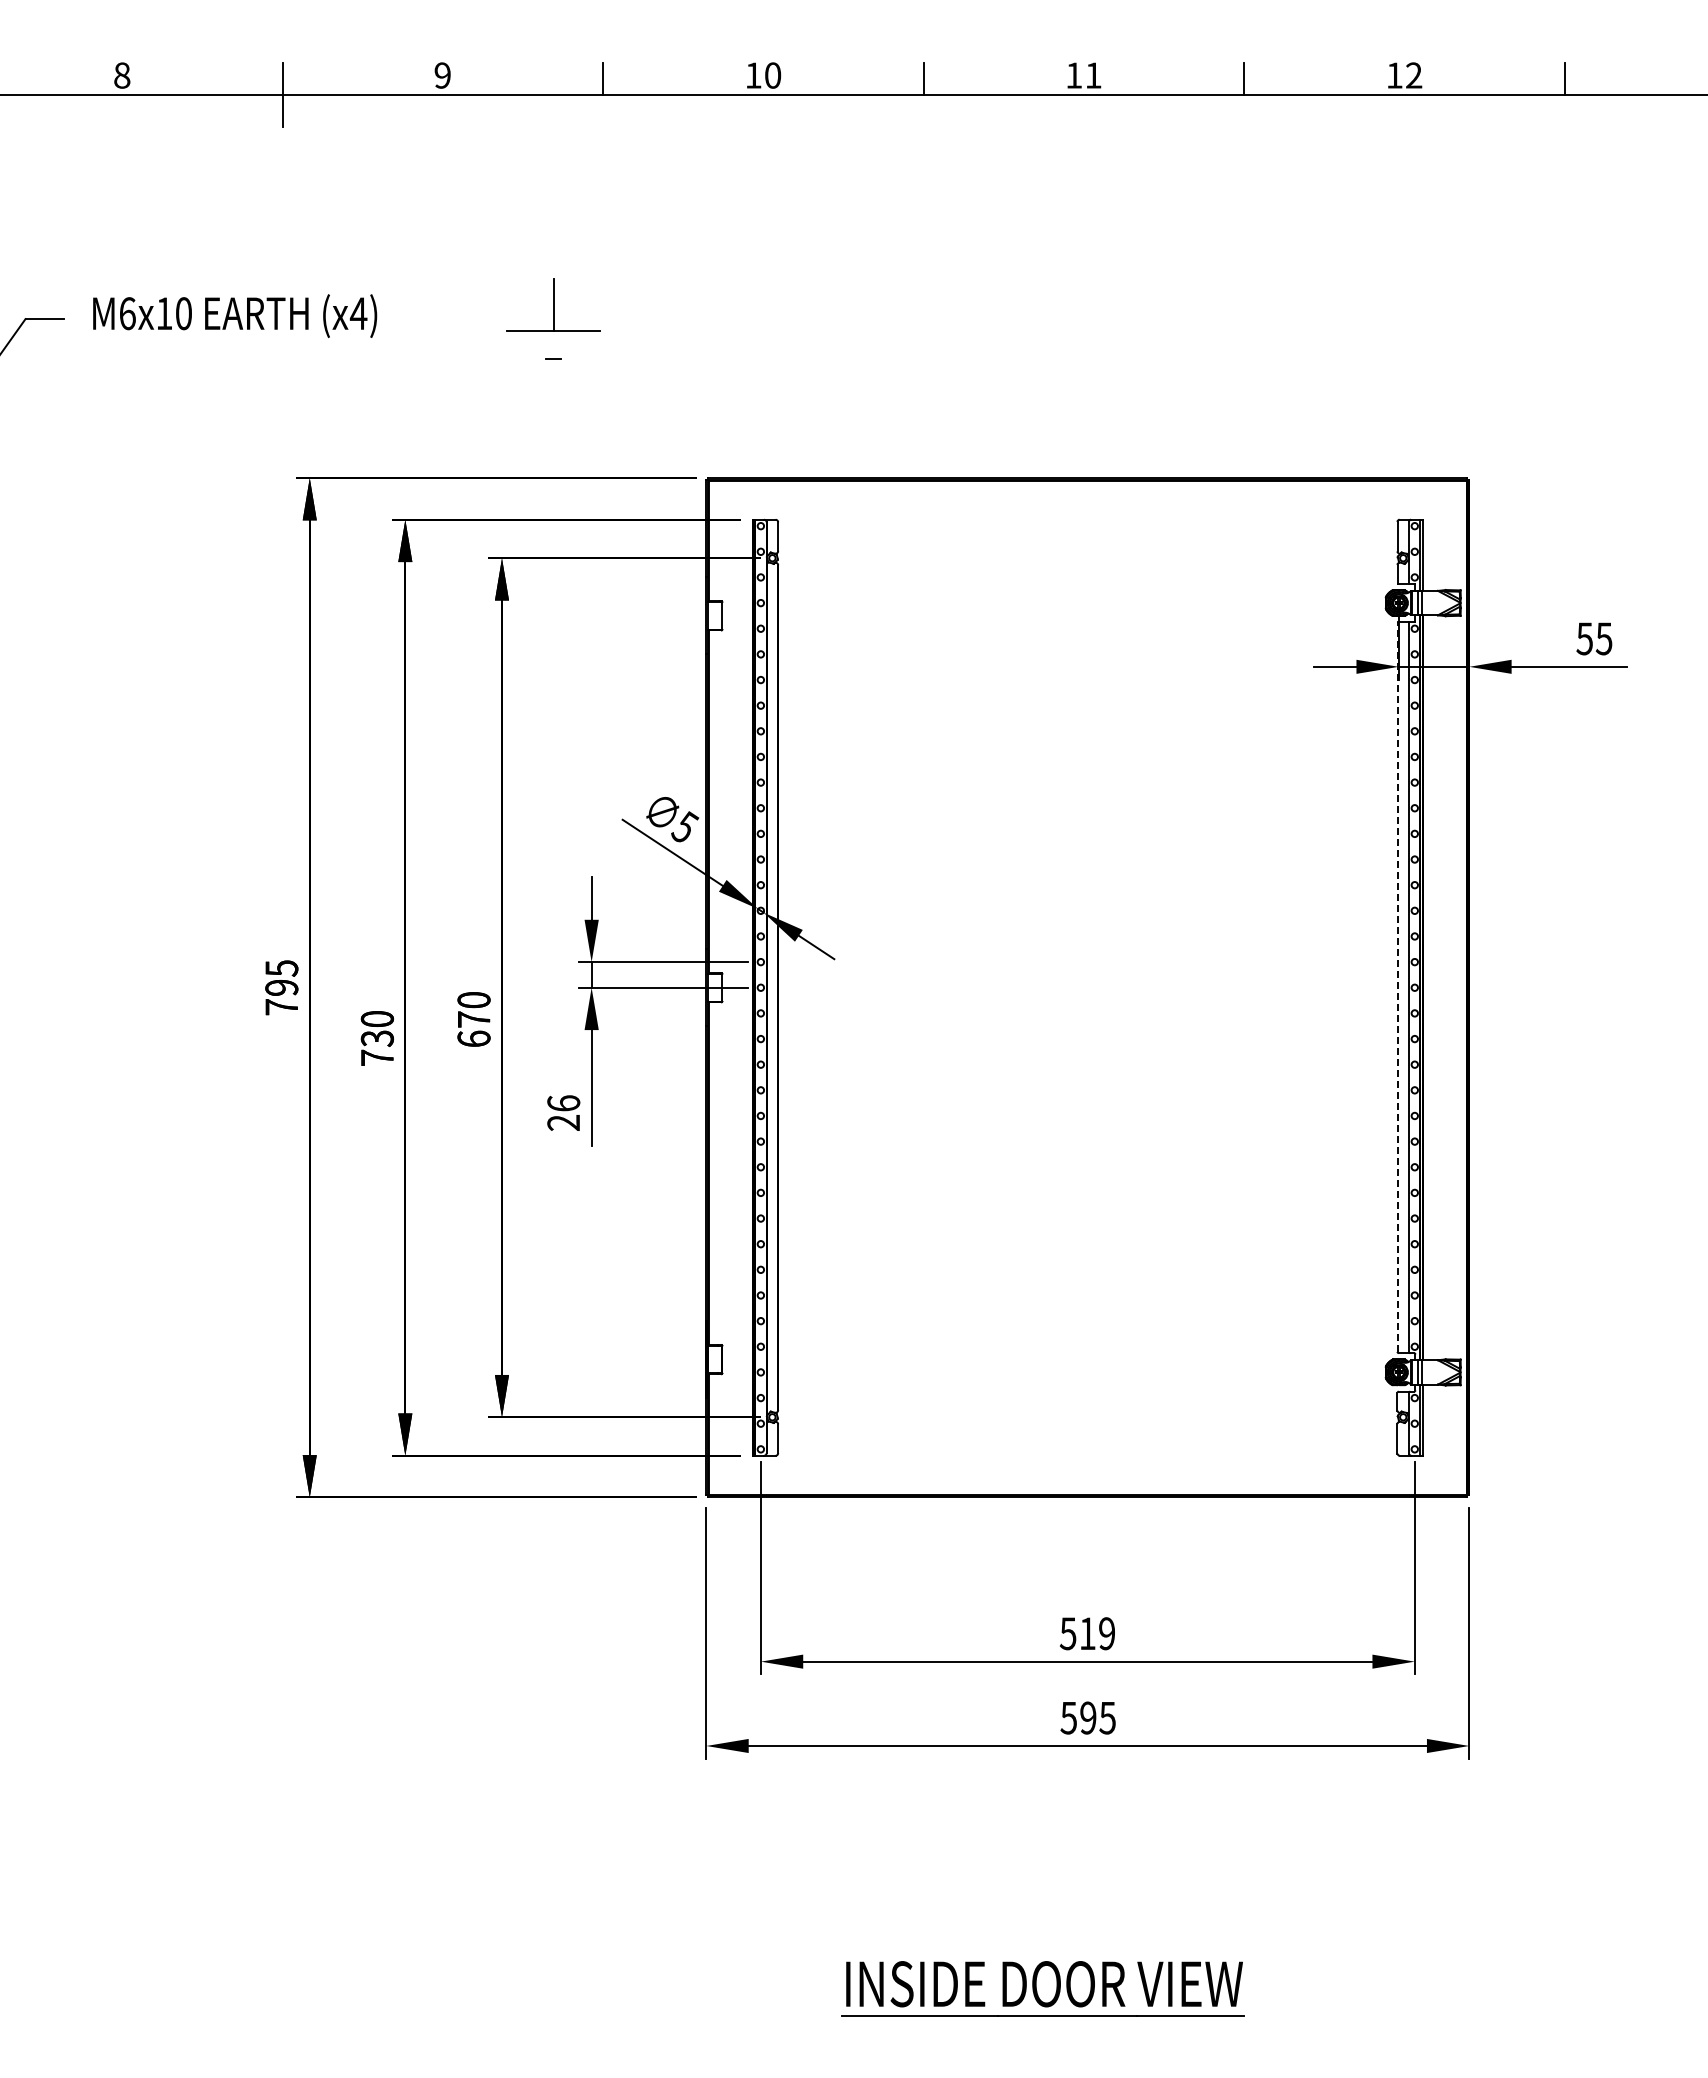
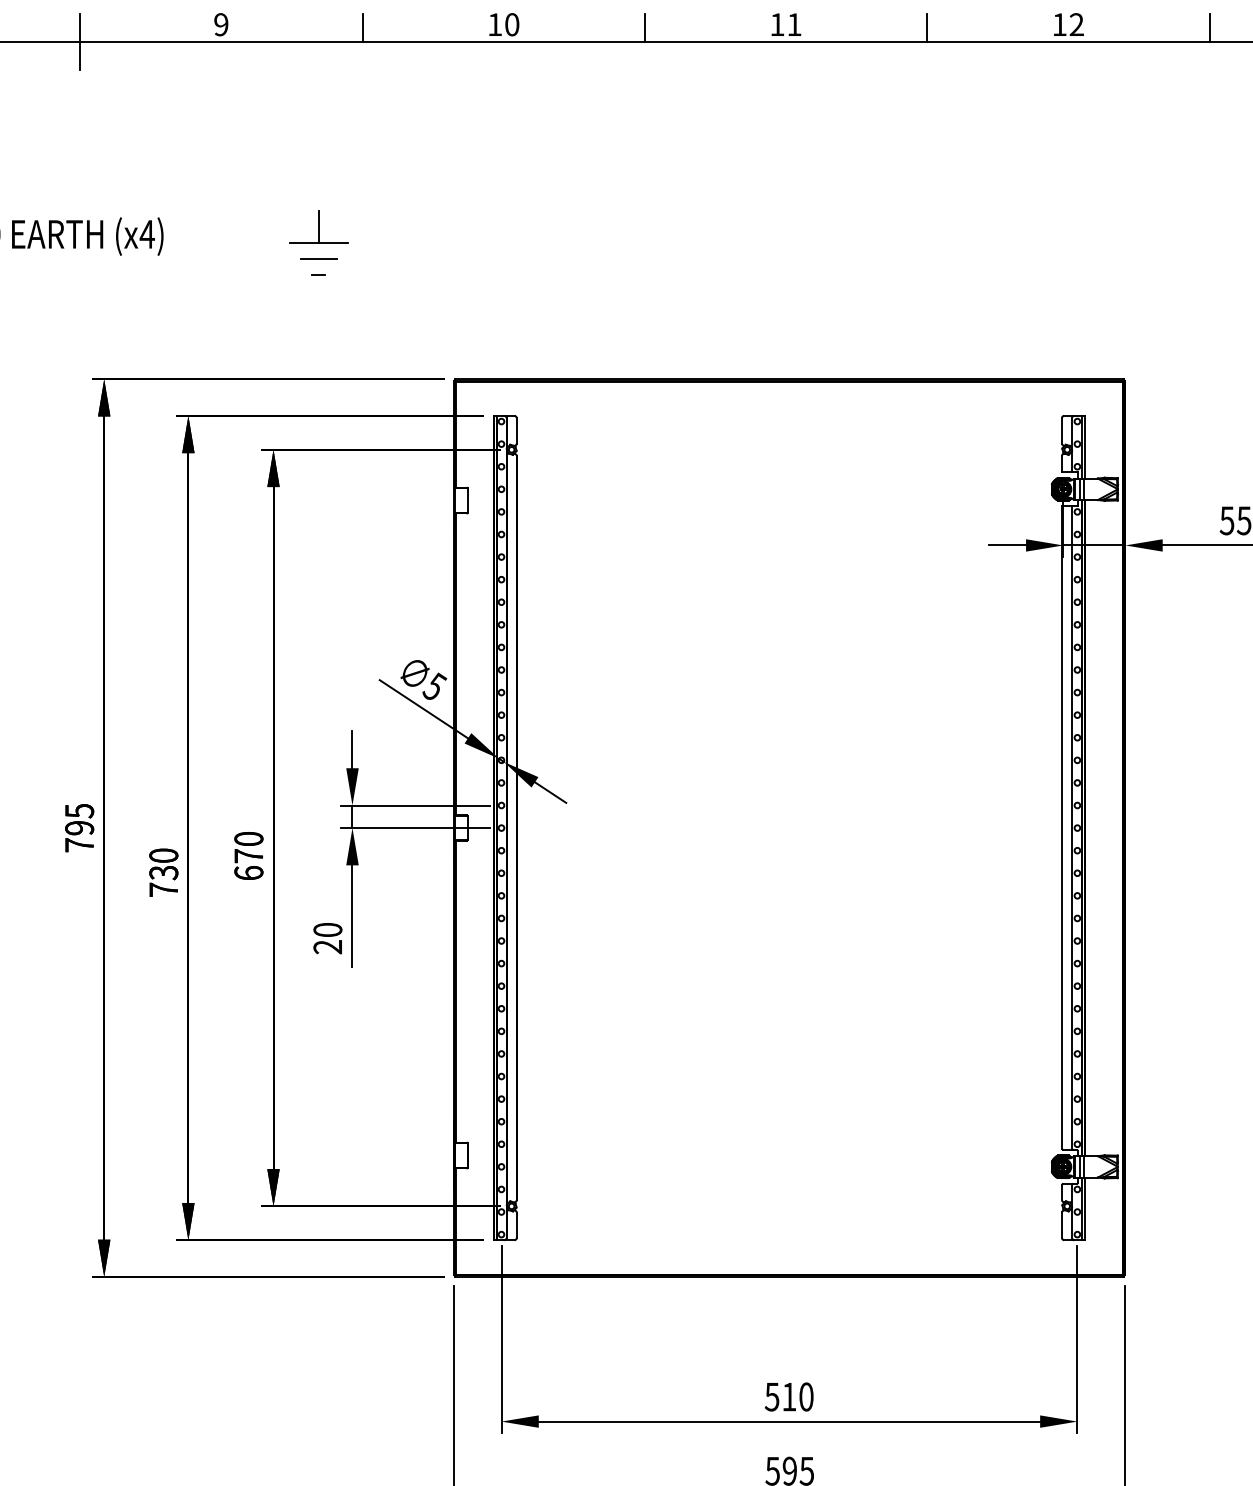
part: (553, 305) -> (318, 227), size x0.71
line: (553, 341) -> (318, 258), added
line: (1397, 987) -> (1062, 827), dashed -> solid
text: (563, 1103) -> (327, 930), 26 -> 20
text: (1107, 1633) -> (806, 1396), 519 -> 510

